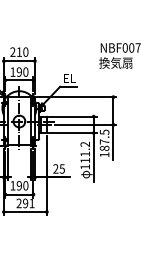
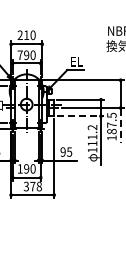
text: (12, 71) -> (19, 54), 190 -> 790
line: (73, 133) -> (80, 116), solid -> dashed
line: (113, 143) -> (120, 126), solid -> dashed
text: (55, 169) -> (62, 152), 25 -> 95
text: (25, 203) -> (32, 186), 291 -> 378

